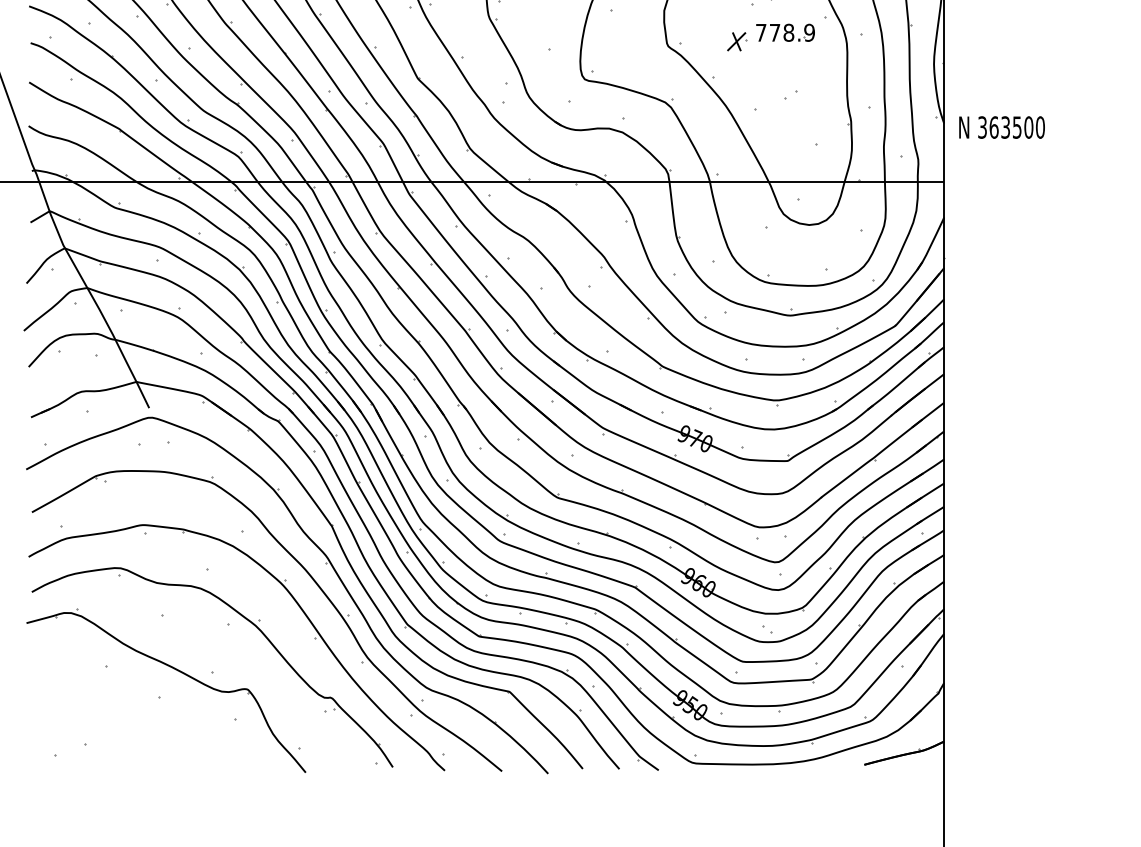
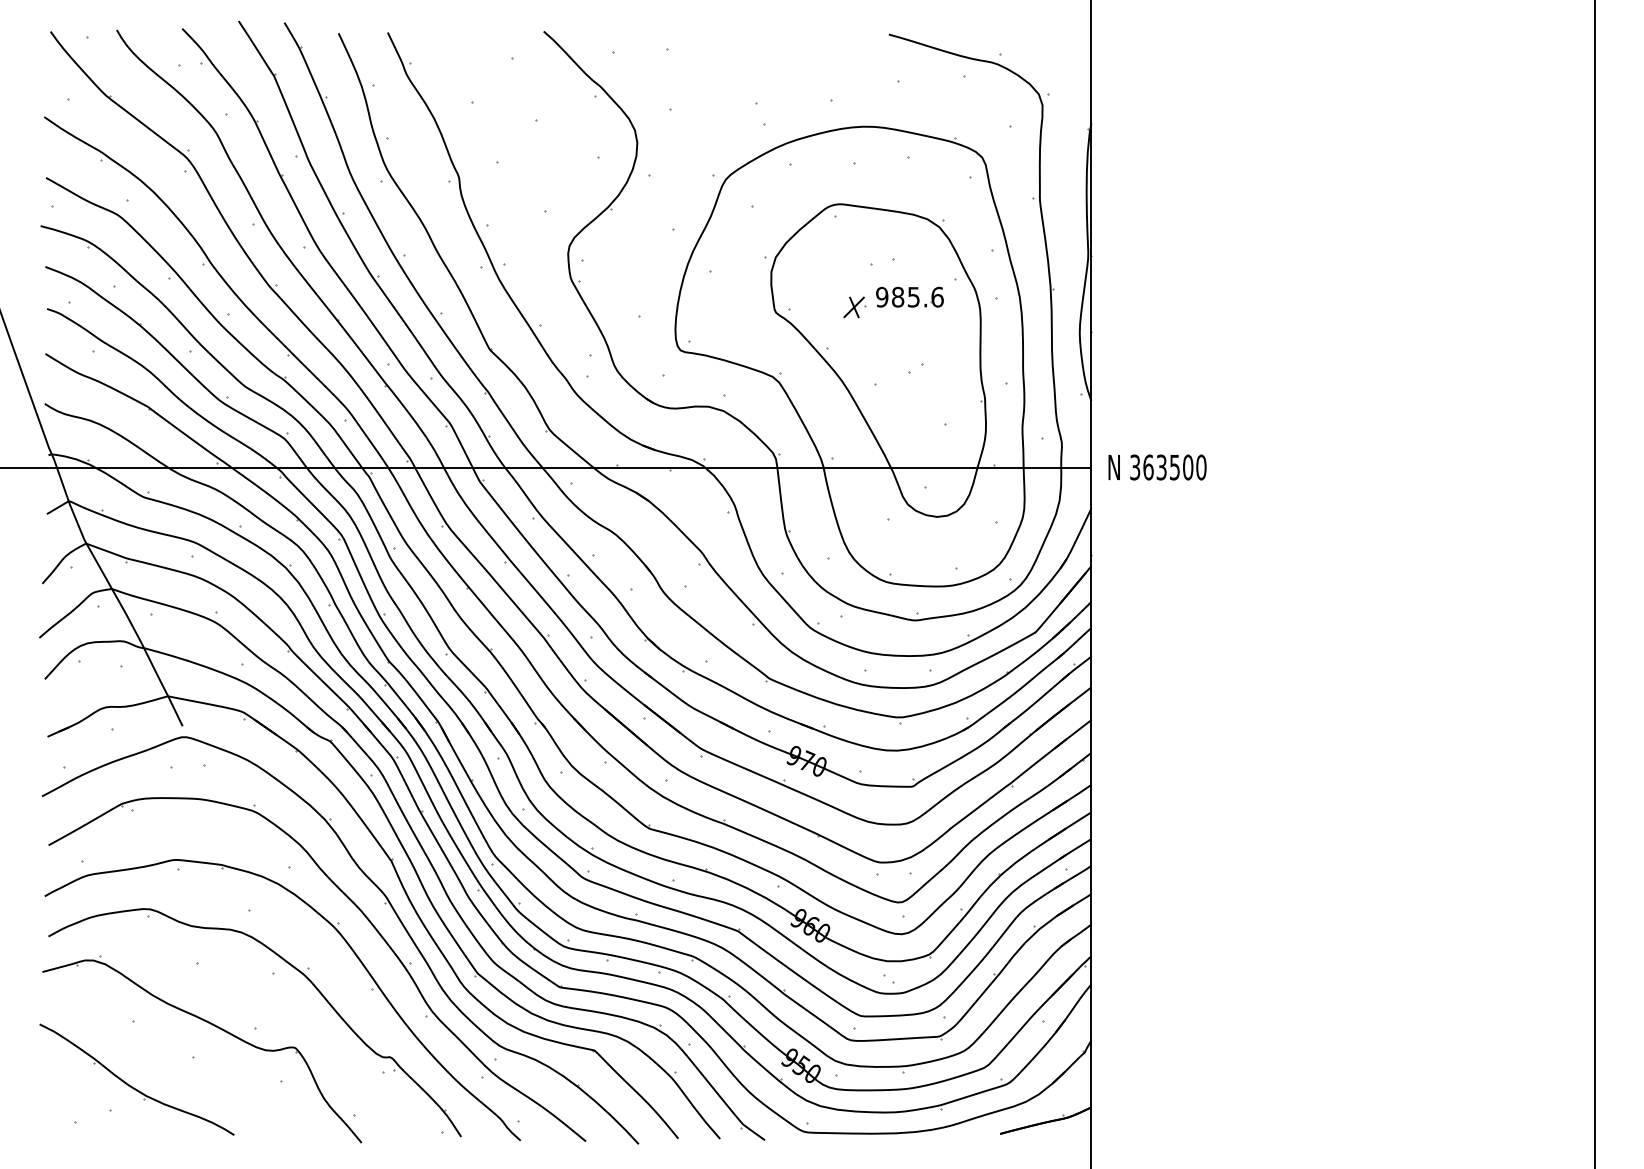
text: (785, 32) -> (909, 296), 778.9 -> 985.6
text: (1002, 127) -> (1157, 467), moved
part: (104, 722) -> (131, 1085), added

